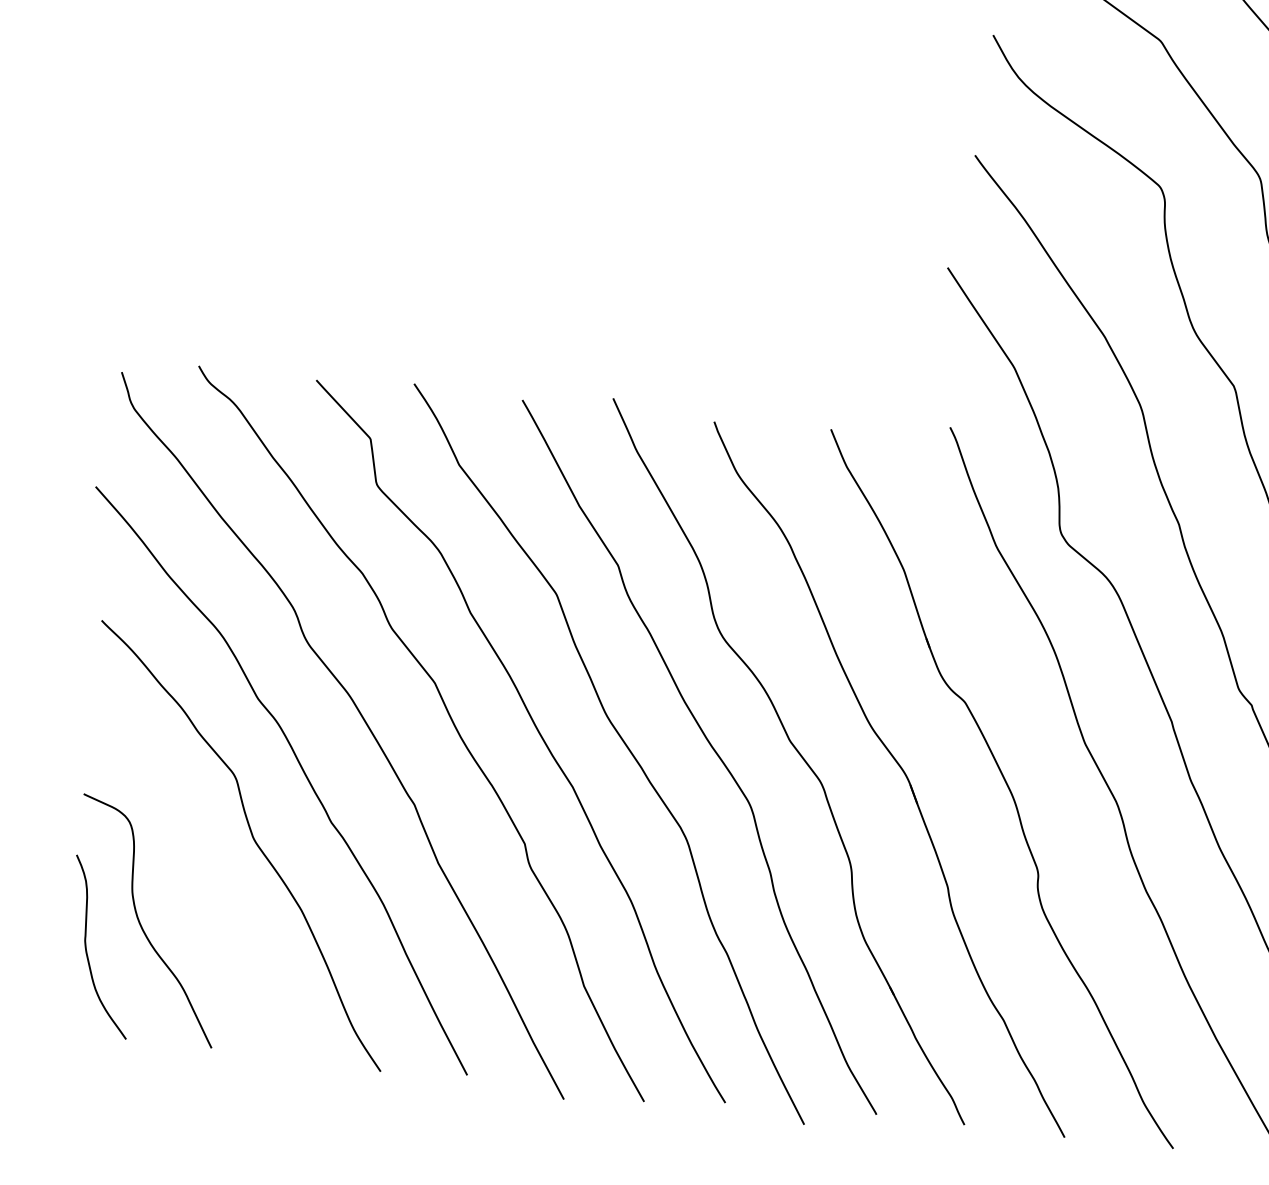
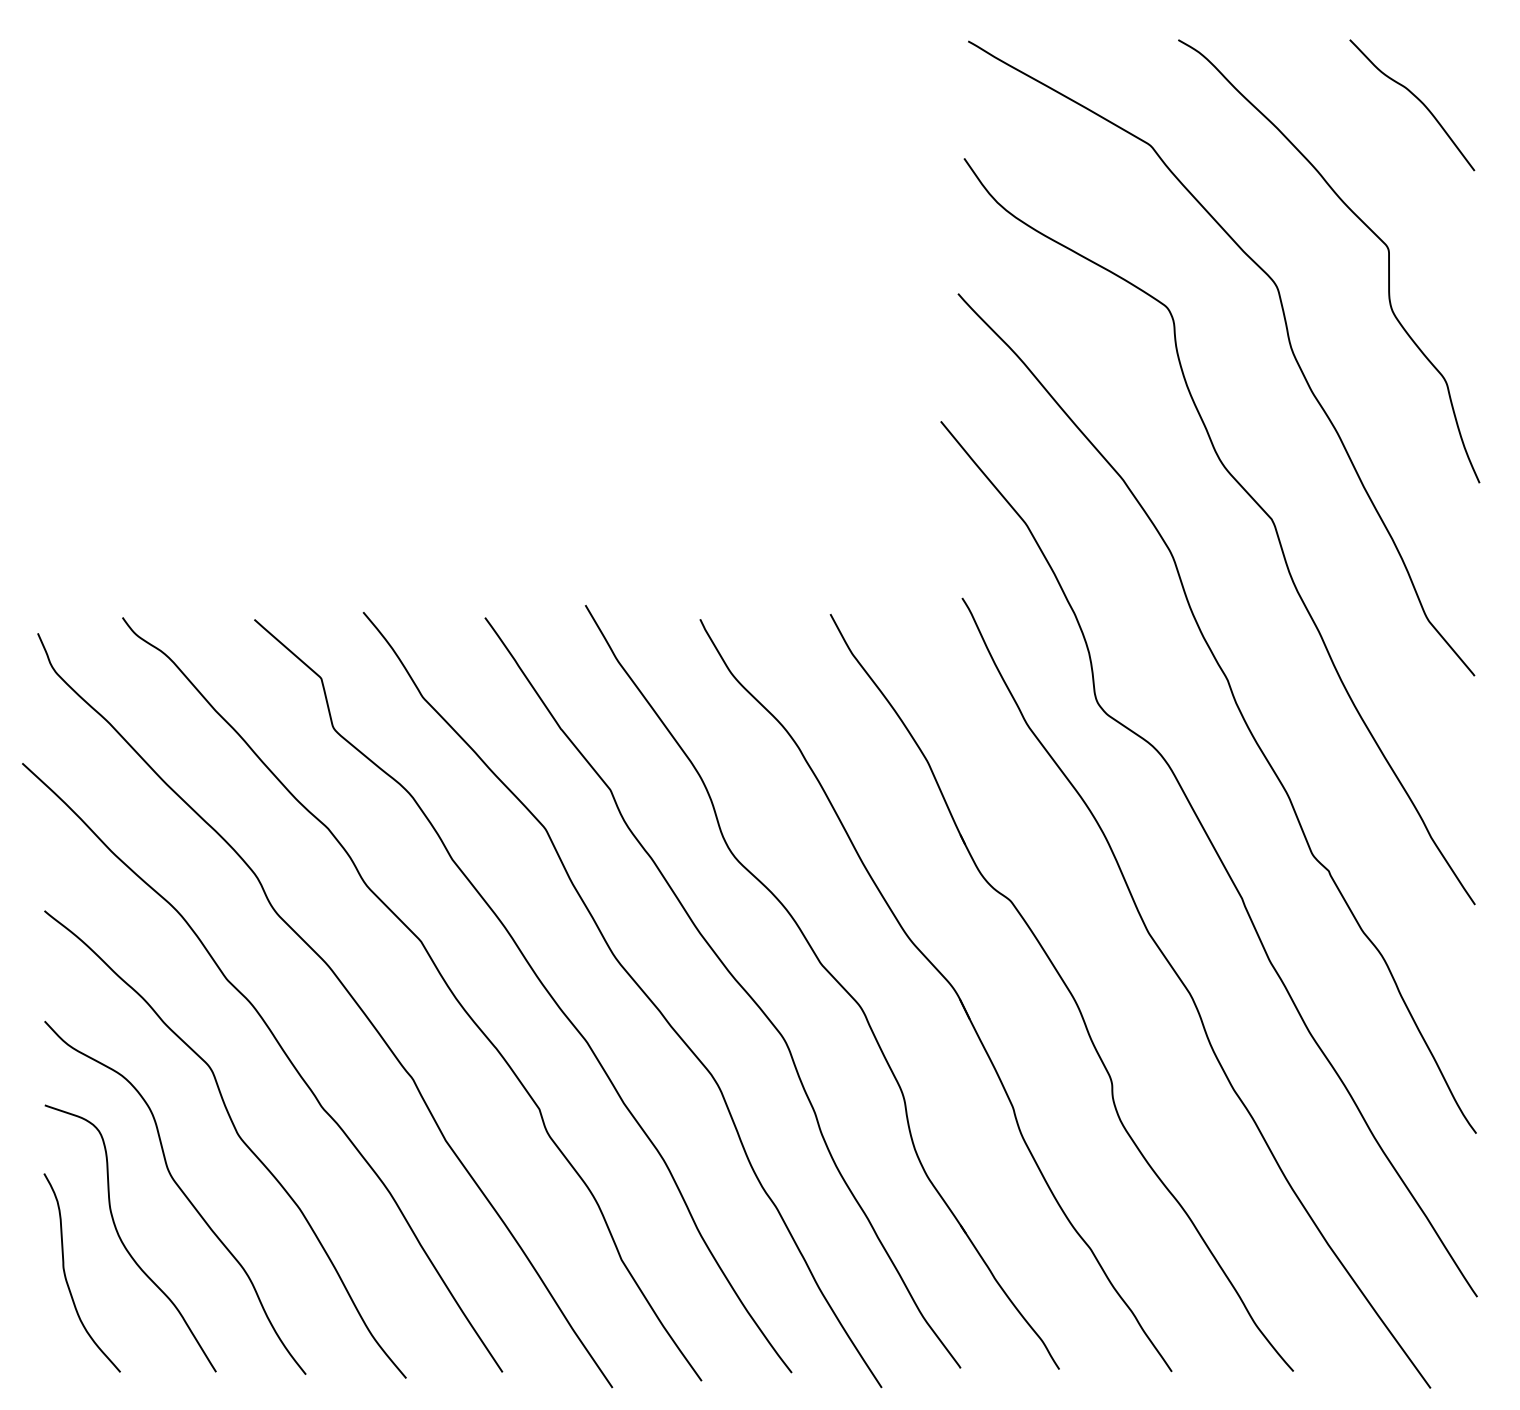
curve: (197, 884) -> (181, 1192), added

